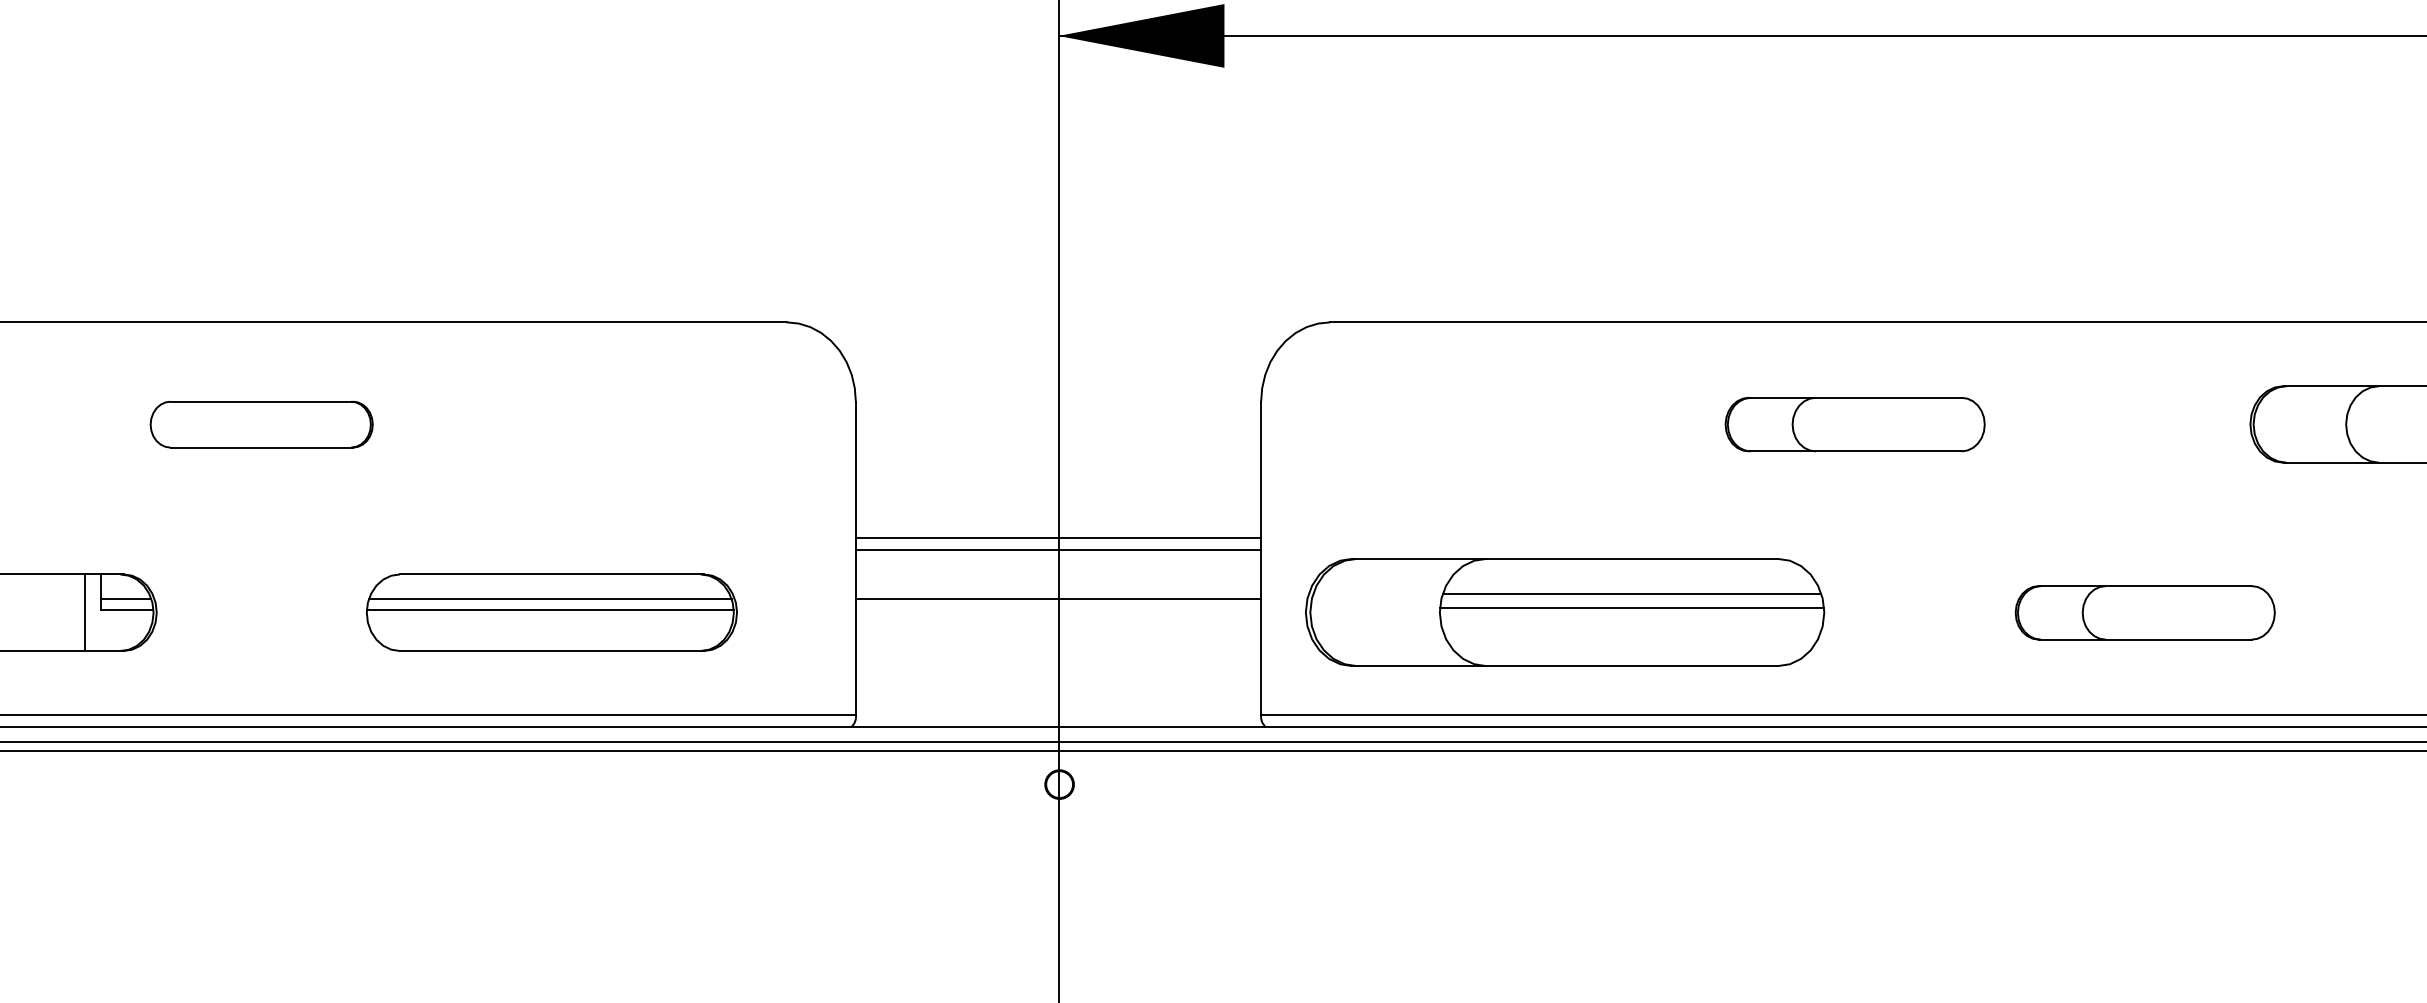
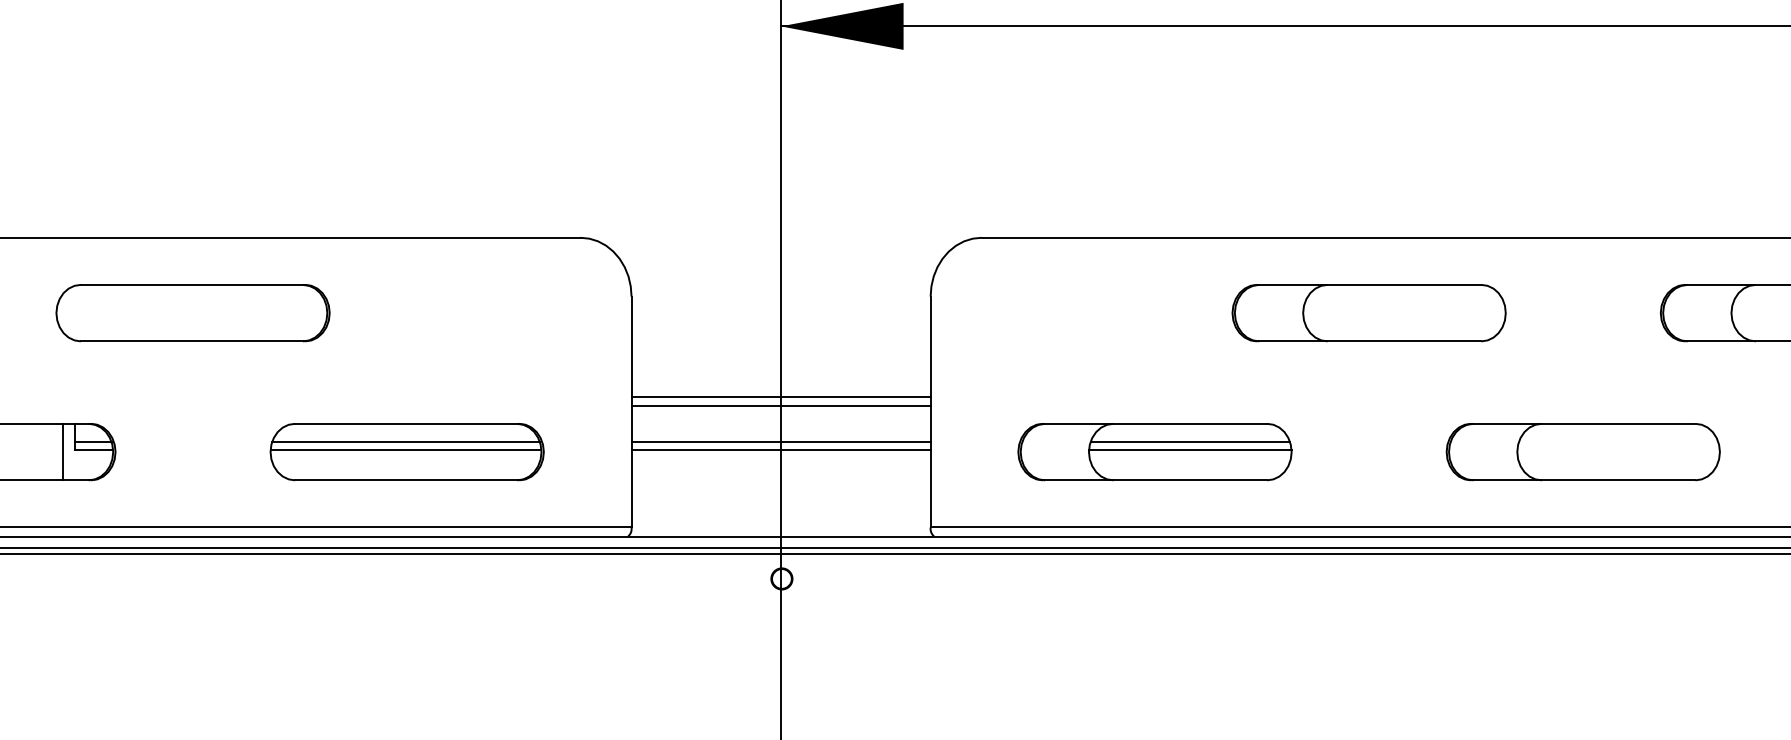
part: (261, 424) -> (192, 313), size x1.67
part: (1854, 424) -> (1368, 313), size x1.43
line: (1057, 609) -> (780, 449), added
part: (1564, 613) -> (1154, 452), size x0.71
part: (2144, 613) -> (1582, 452), size x1.43

